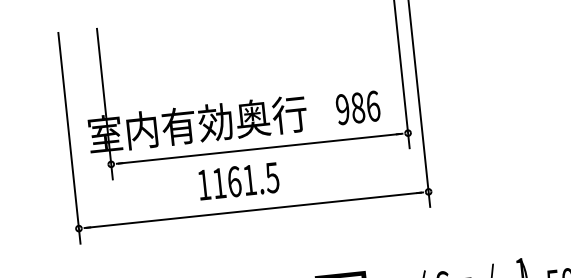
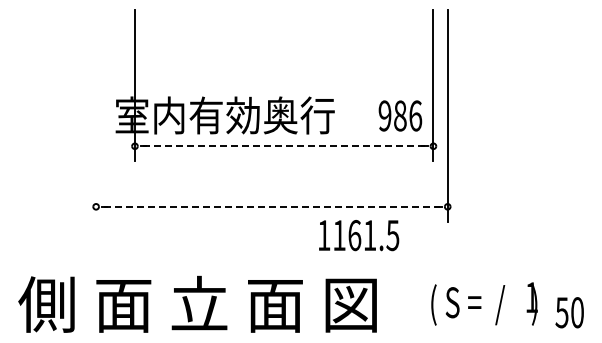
text: (358, 107) -> (400, 115), moved
line: (69, 137) -> (96, 115), removed
line: (259, 148) -> (284, 146), solid -> dashed
text: (239, 181) -> (359, 235), moved
line: (254, 209) -> (272, 206), solid -> dashed

